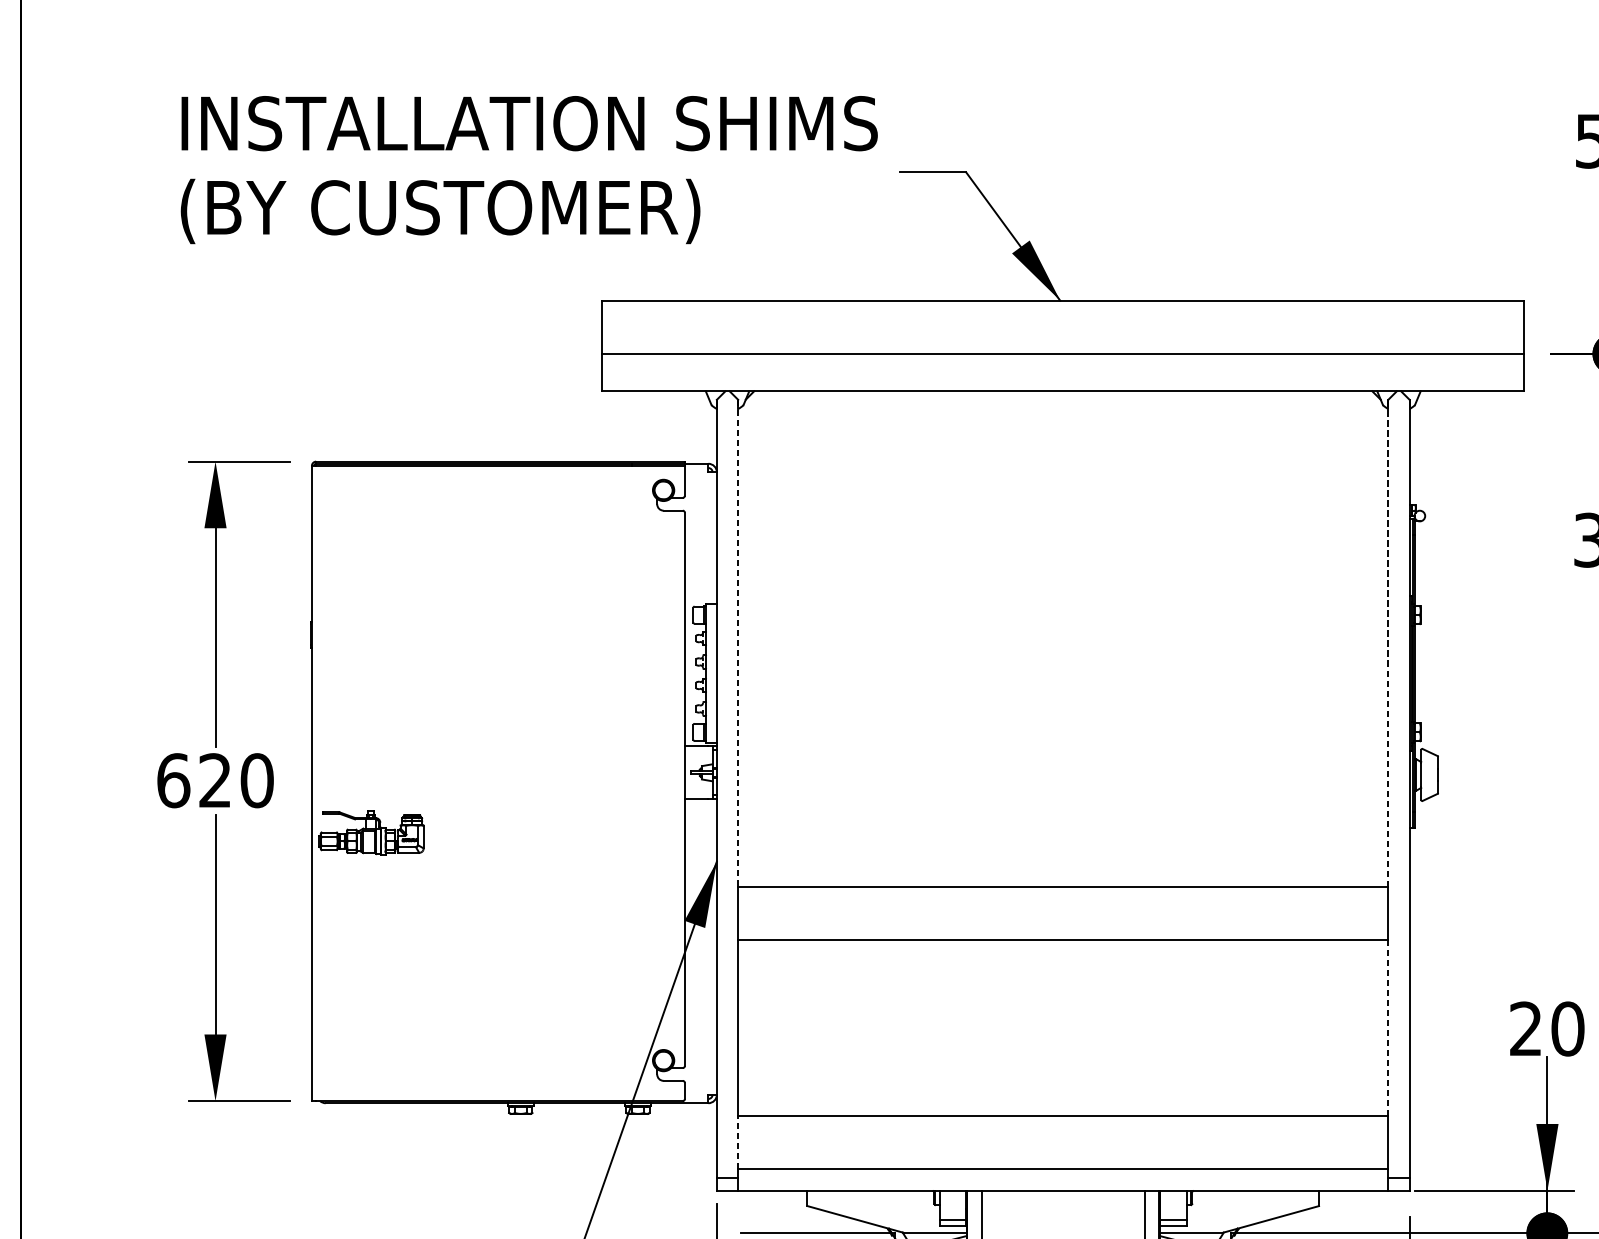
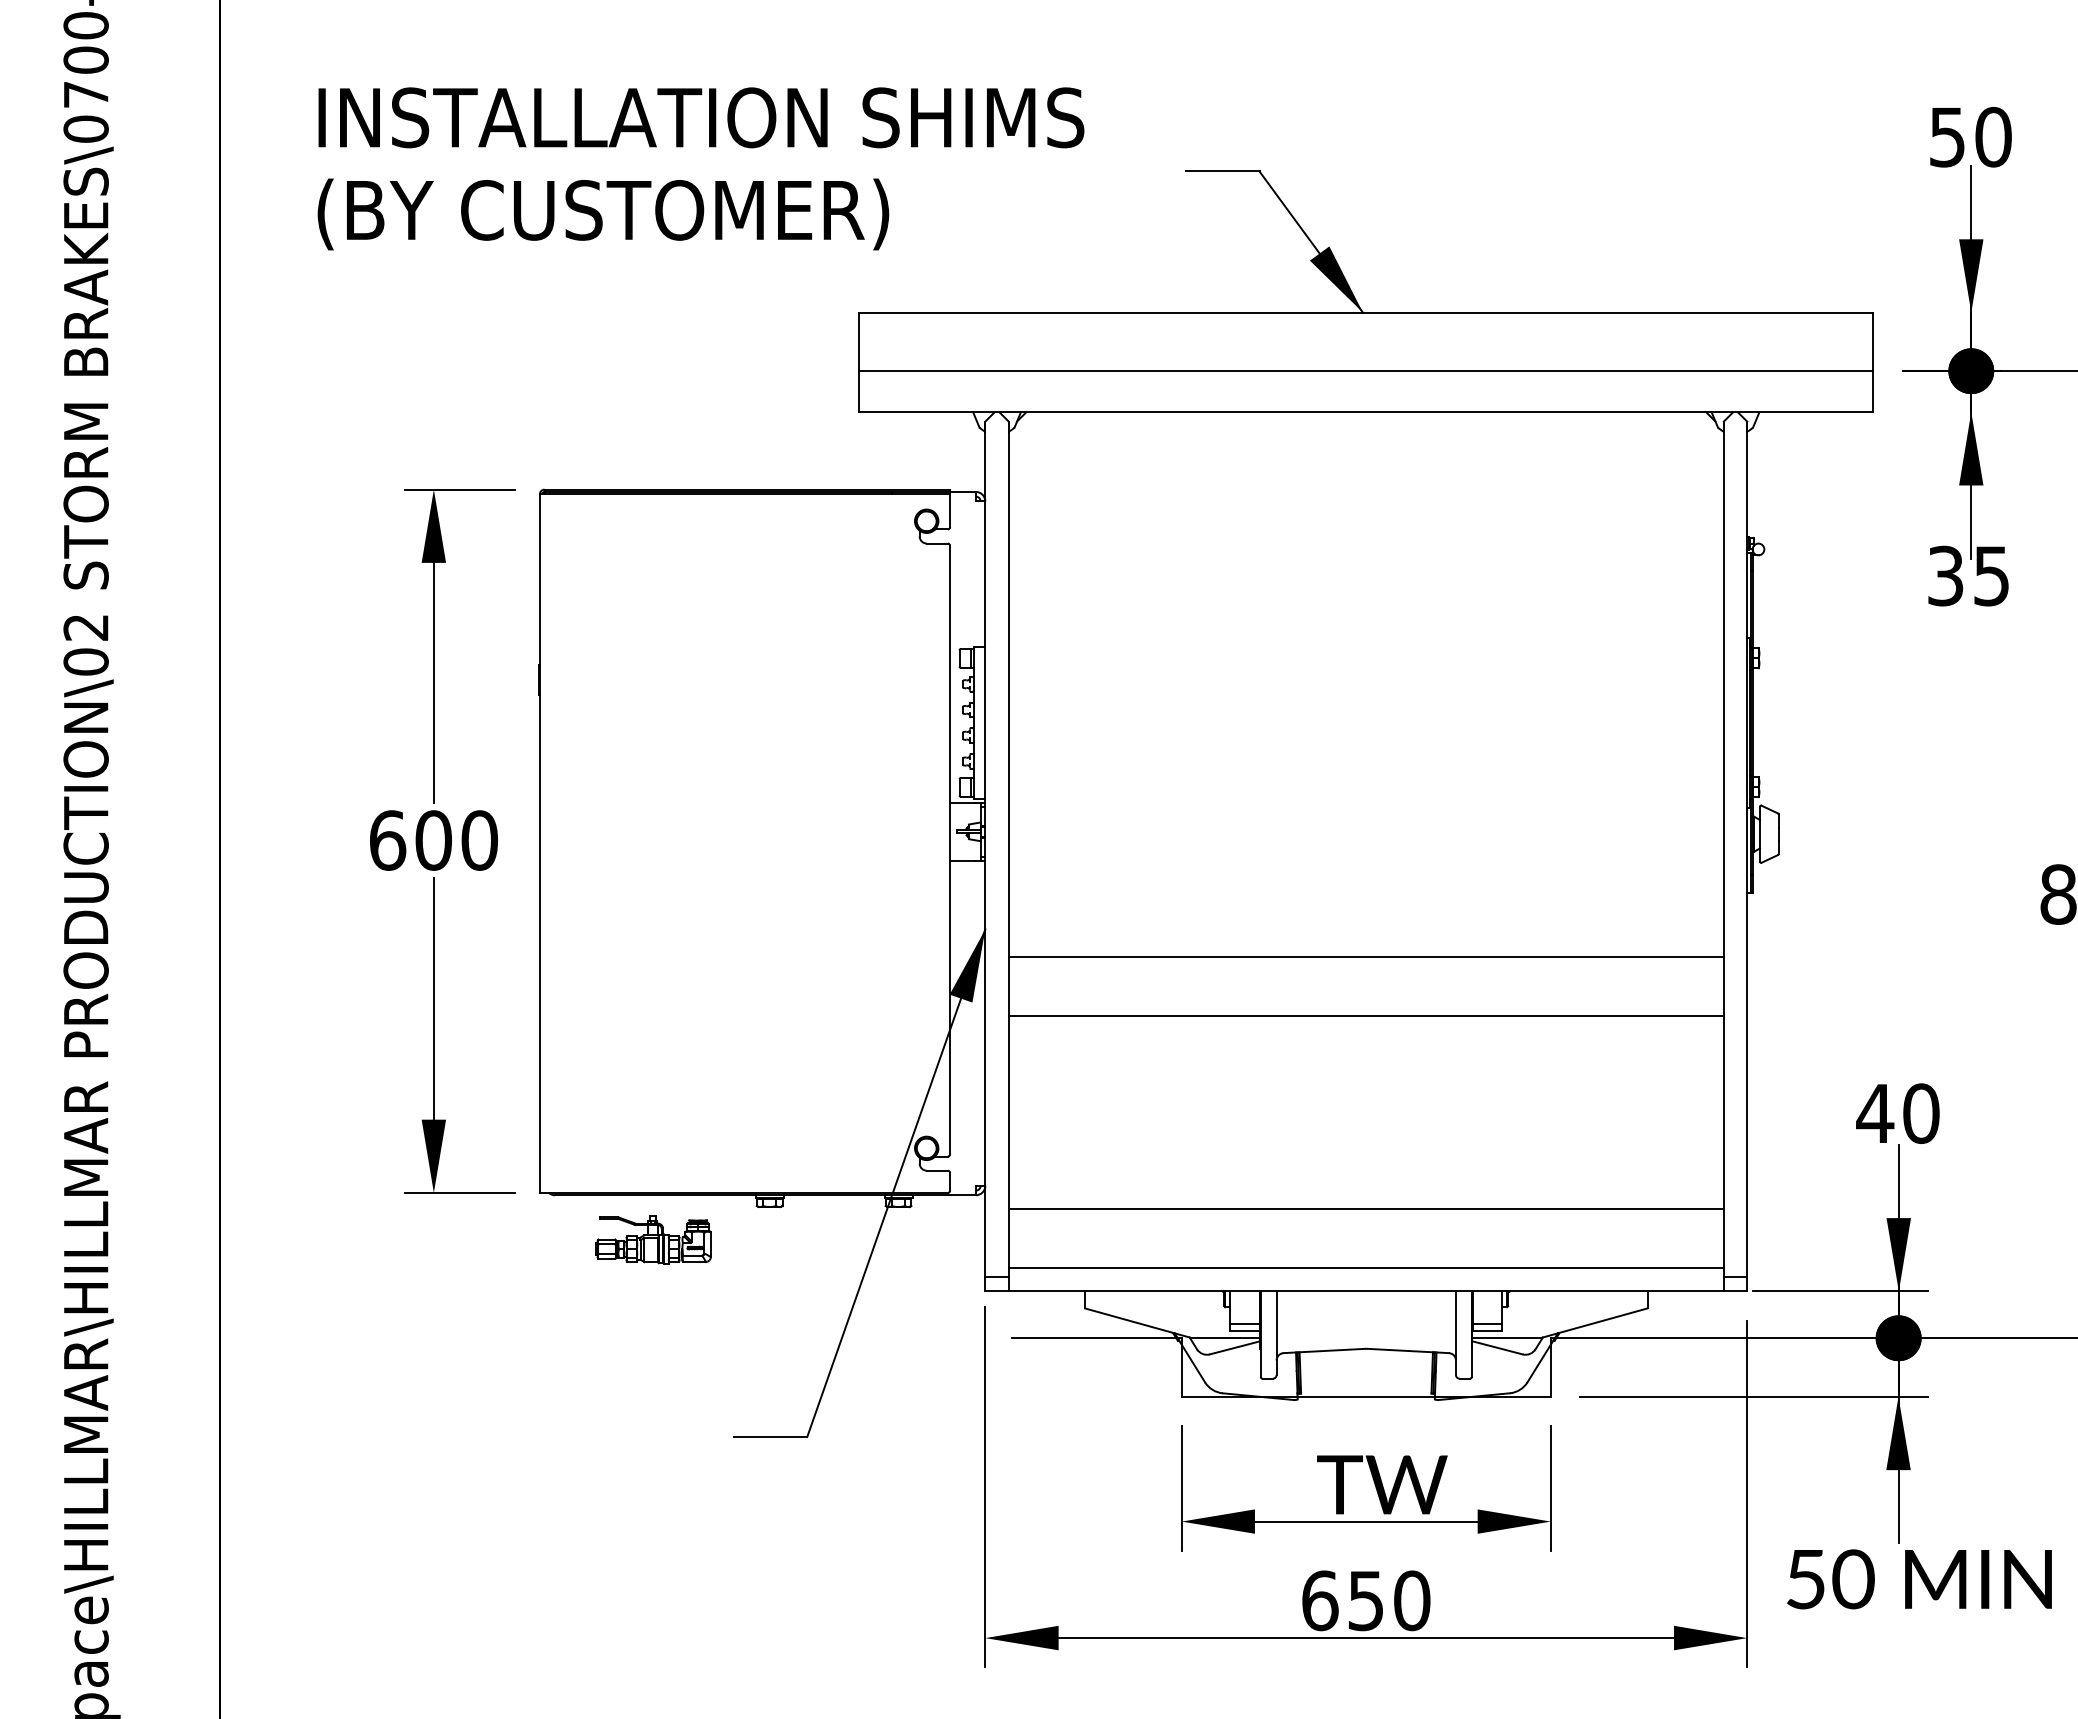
text: (528, 169) -> (700, 168), moved
line: (737, 643) -> (1008, 689), dashed -> solid
line: (1388, 643) -> (1723, 689), dashed -> solid
text: (215, 780) -> (433, 840), 620 -> 600
part: (371, 832) -> (653, 1239), moved
line: (1388, 1027) -> (1723, 1112), dashed -> solid
text: (1526, 1027) -> (1875, 1112), 20 -> 40
line: (737, 1142) -> (1008, 1238), dashed -> solid

